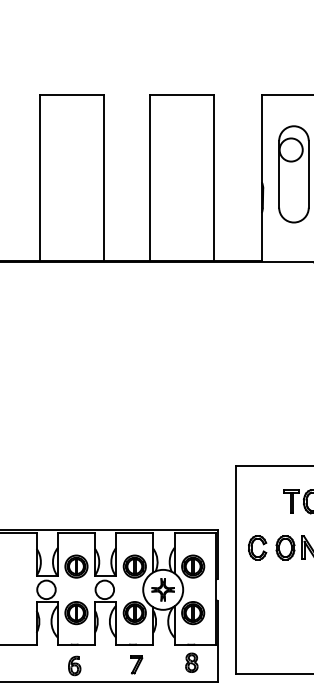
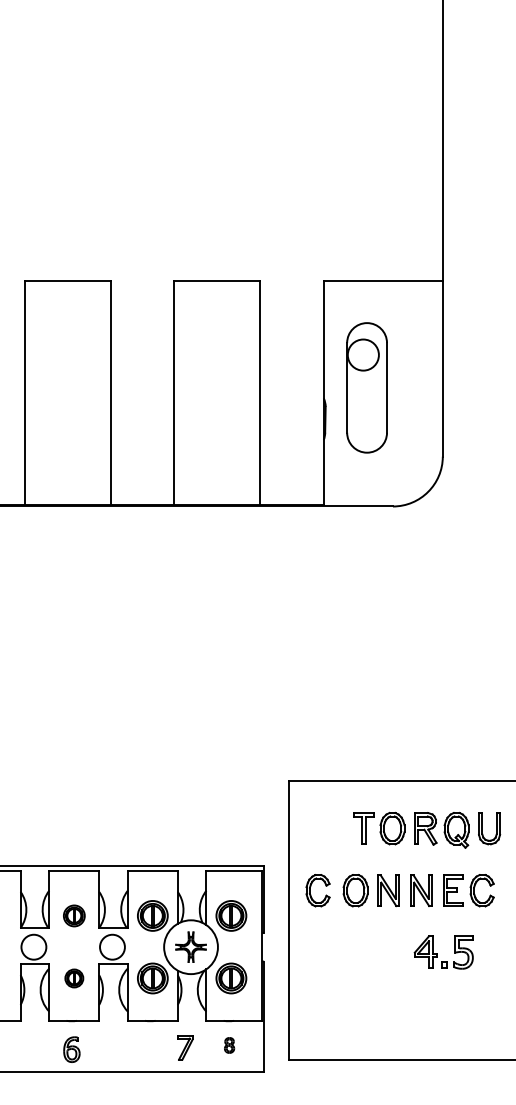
part: (76, 566) -> (74, 915), size x0.7
part: (76, 613) -> (74, 978), size x0.6
part: (191, 662) -> (229, 1045), size x0.6
part: (136, 664) -> (185, 1047), moved

